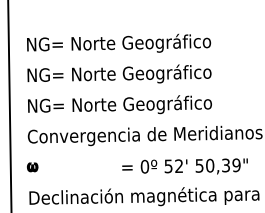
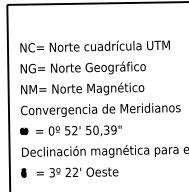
text: (144, 42) -> (100, 46), NG= Norte Geográfico -> NC= Norte cuadrícula UTM
text: (125, 104) -> (87, 88), NG= Norte Geográfico -> NM= Norte Magnético
text: (184, 166) -> (78, 130), moved

